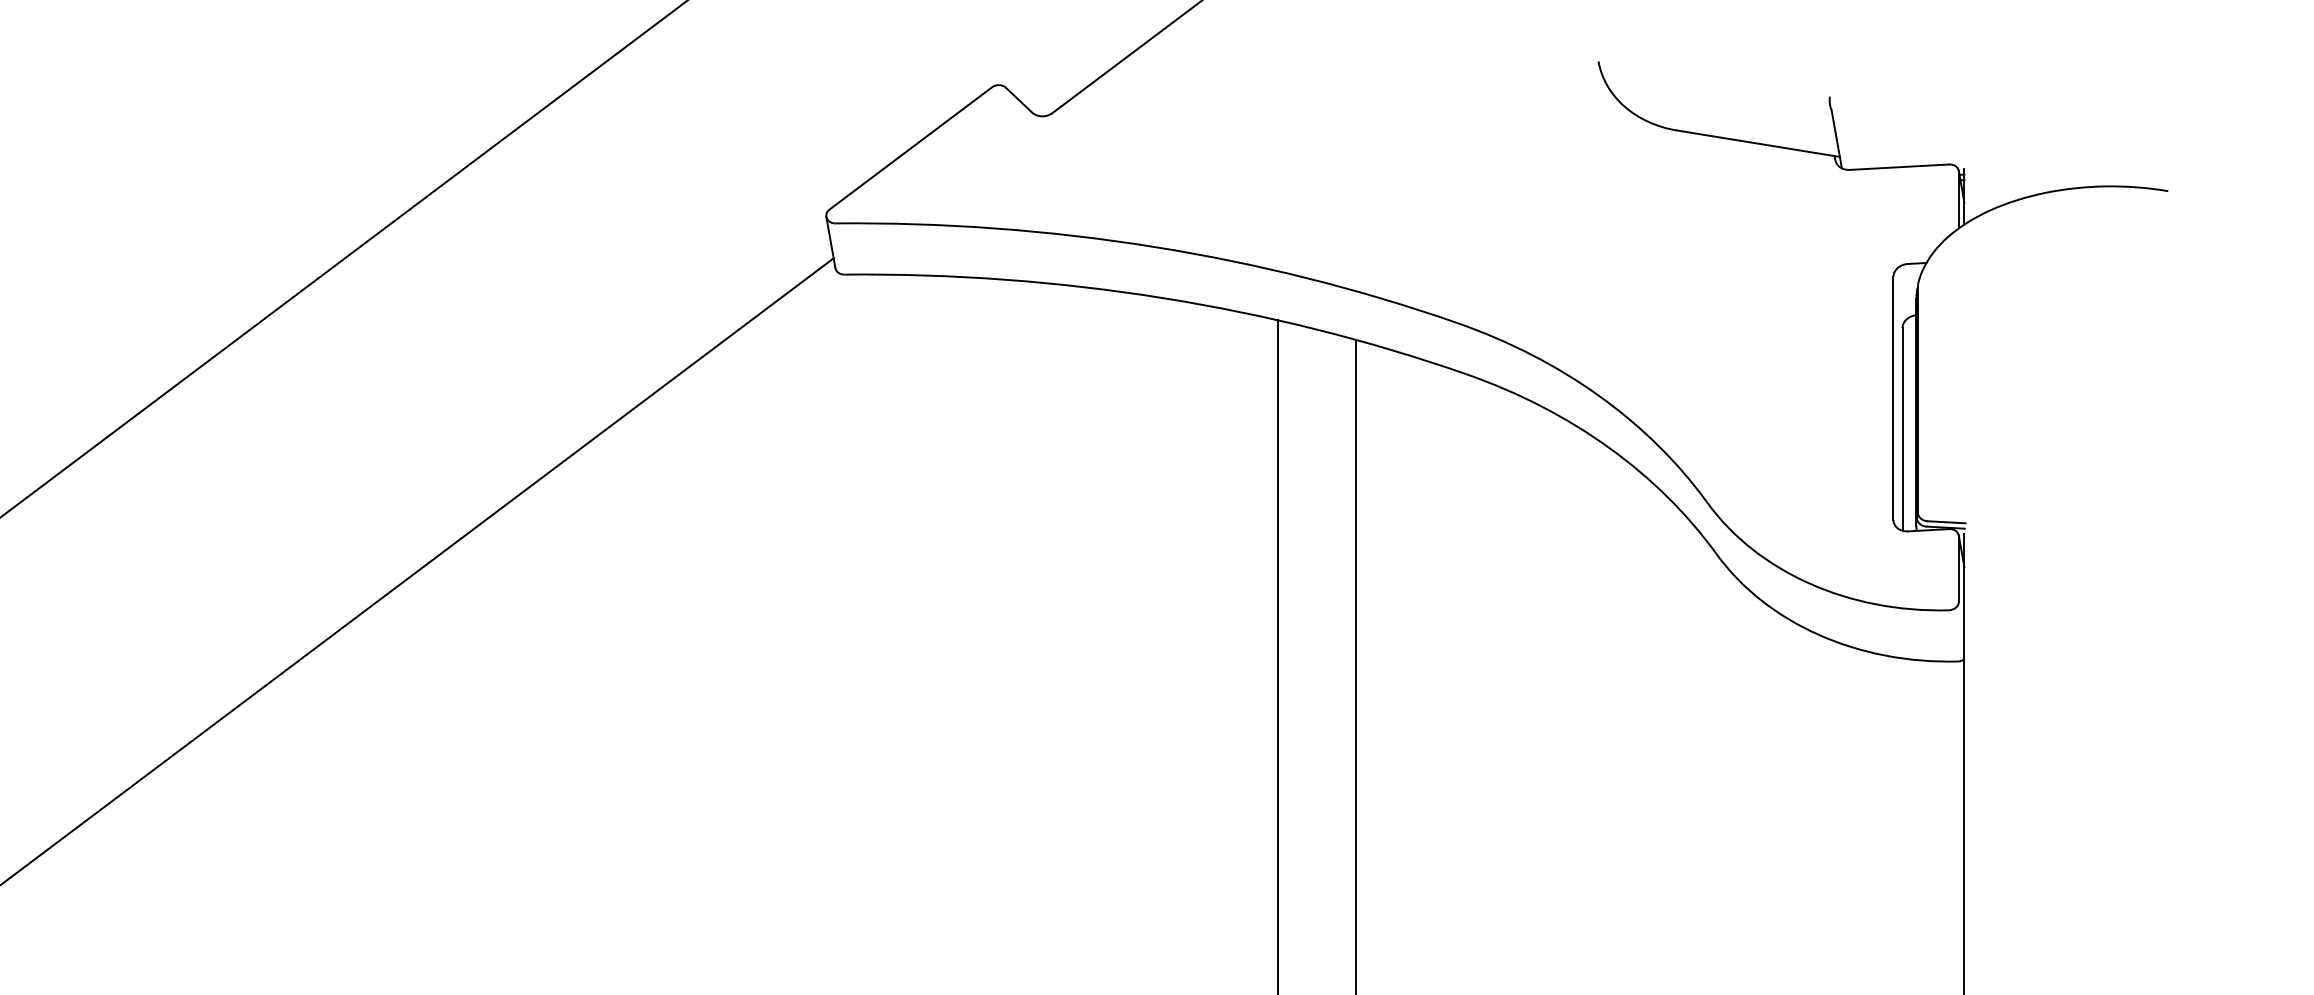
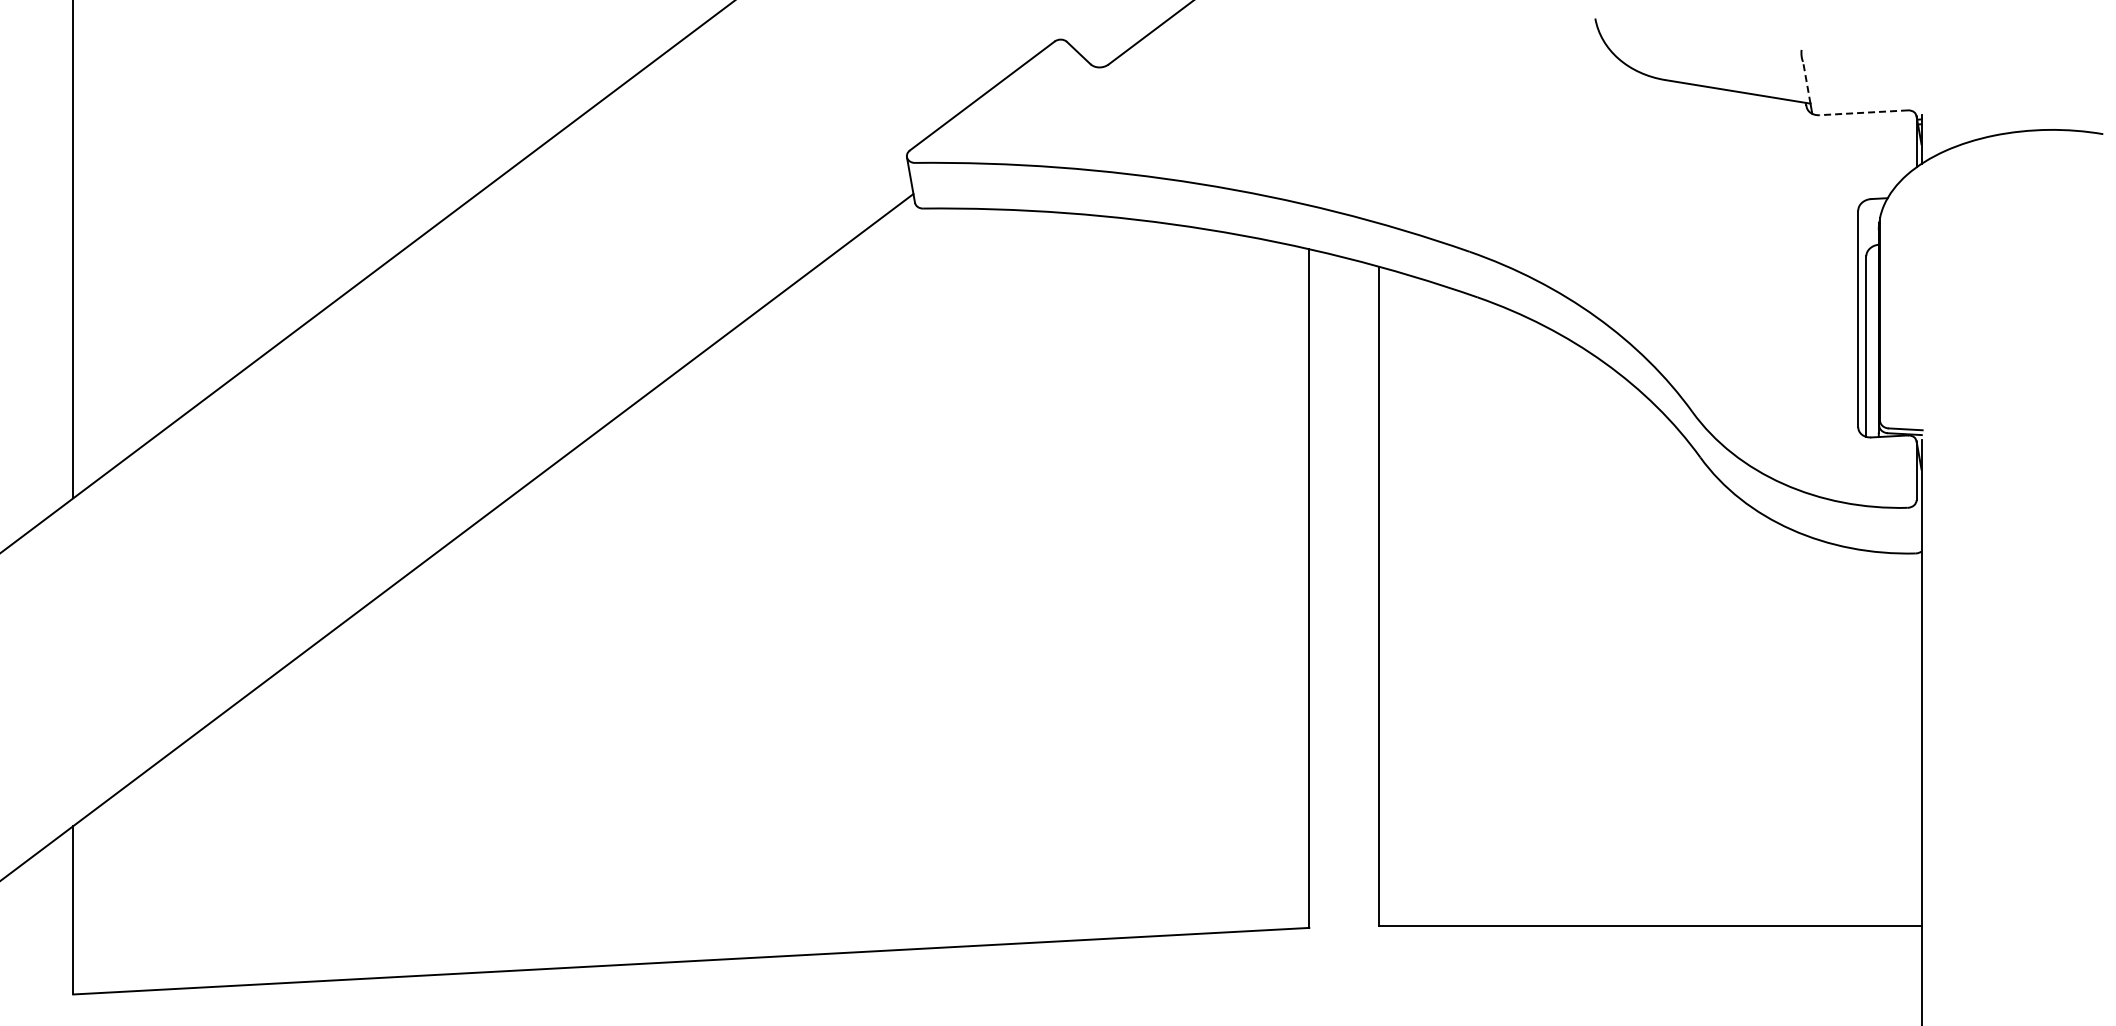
line: (1835, 133) -> (1806, 82), solid -> dashed
line: (1899, 166) -> (1863, 112), solid -> dashed

